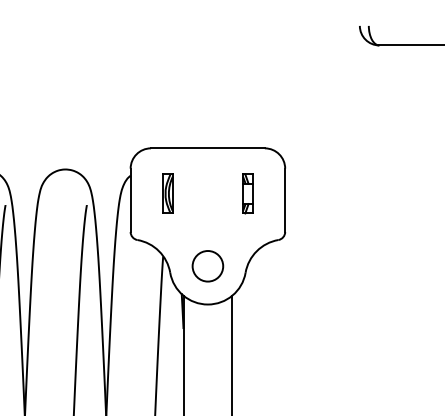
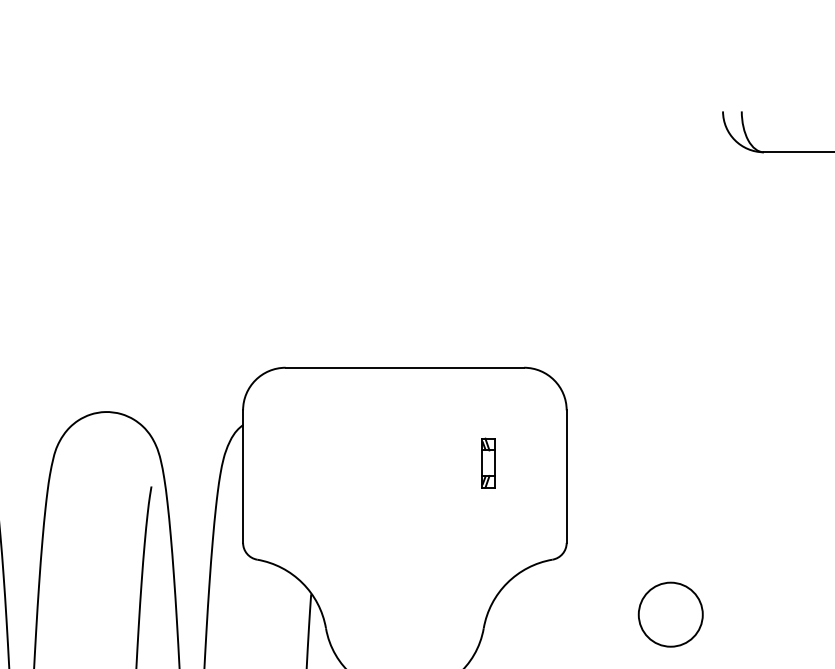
part: (167, 193) -> (320, 462), removed
part: (247, 193) -> (487, 462), size x0.6
circle: (207, 266) -> (669, 615), moved

